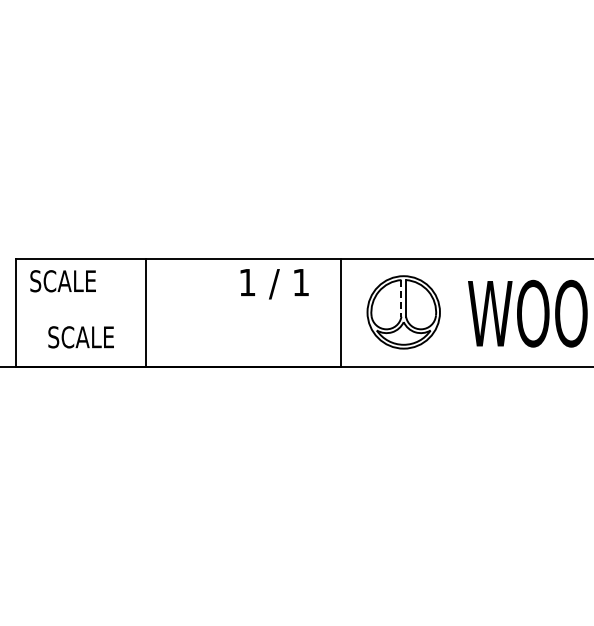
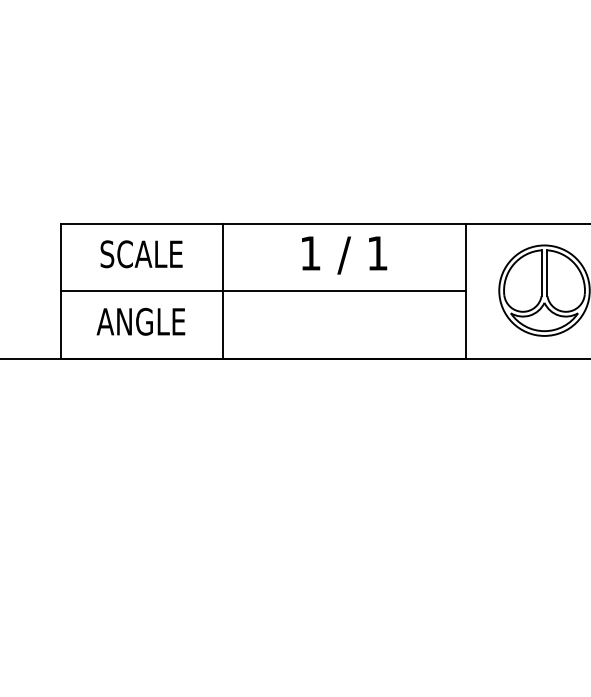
text: (62, 281) -> (140, 254), moved
text: (274, 284) -> (344, 255), moved
line: (401, 298) -> (541, 273), dashed -> solid
line: (178, 312) -> (263, 290), added
text: (80, 337) -> (140, 322), SCALE -> ANGLE

